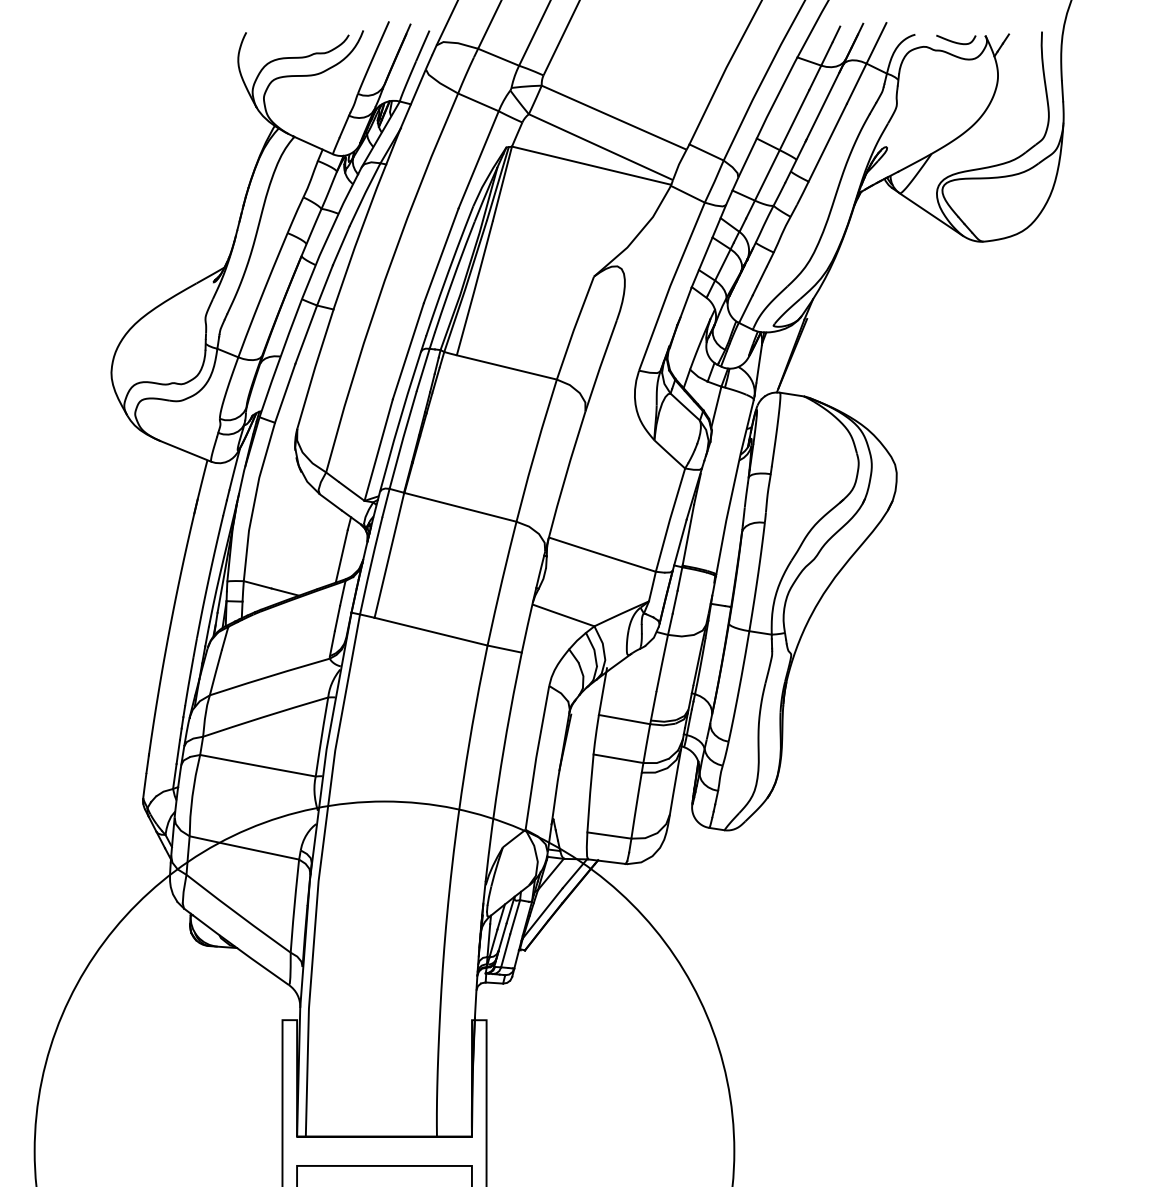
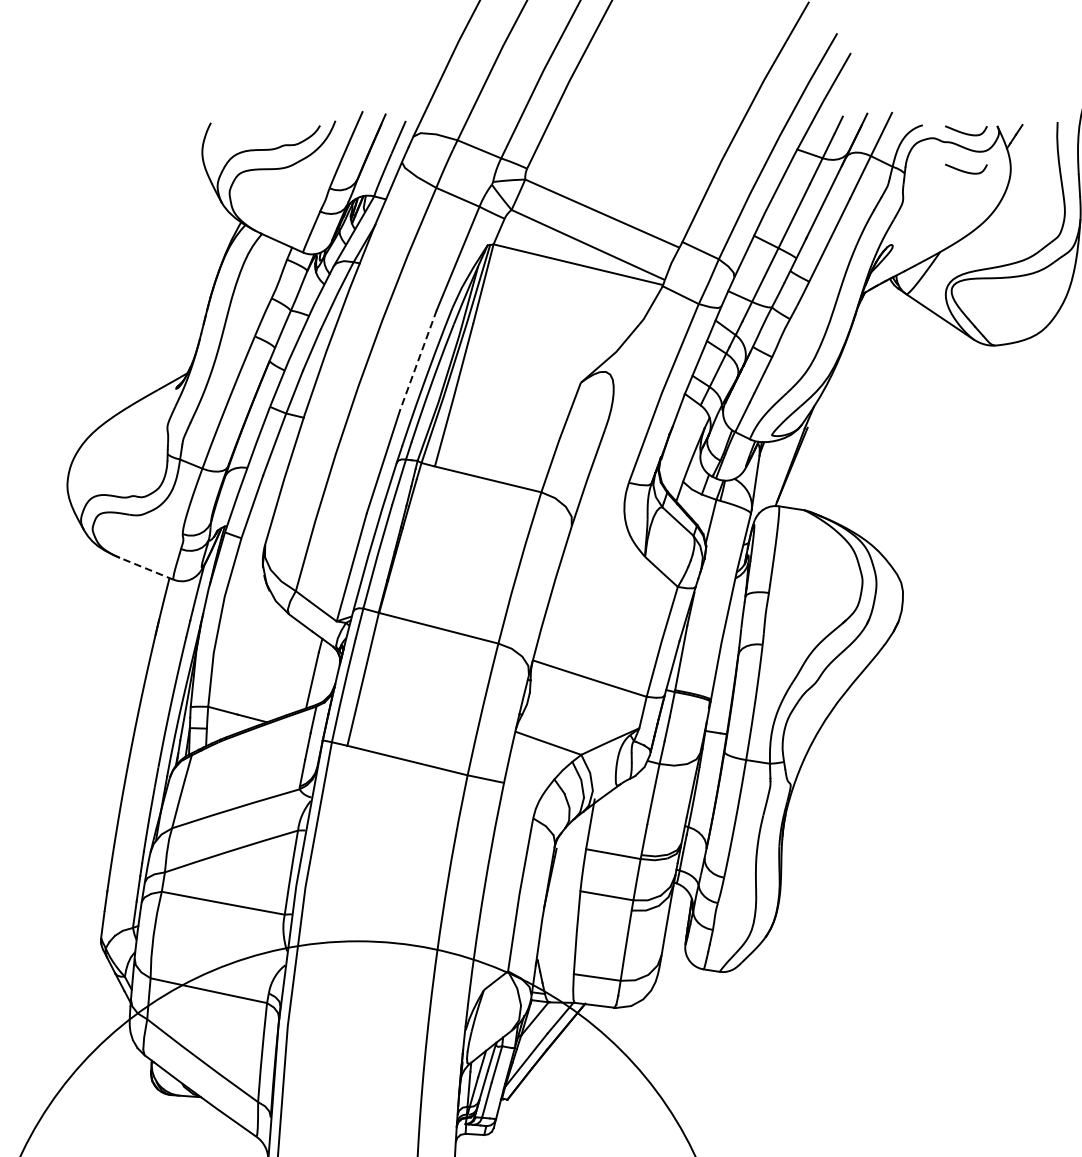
curve: (955, 77) -> (965, 170), added
line: (441, 256) -> (418, 361), solid -> dashed
line: (185, 451) -> (146, 568), solid -> dashed

